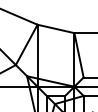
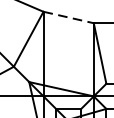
line: (56, 28) -> (69, 16), solid -> dashed

